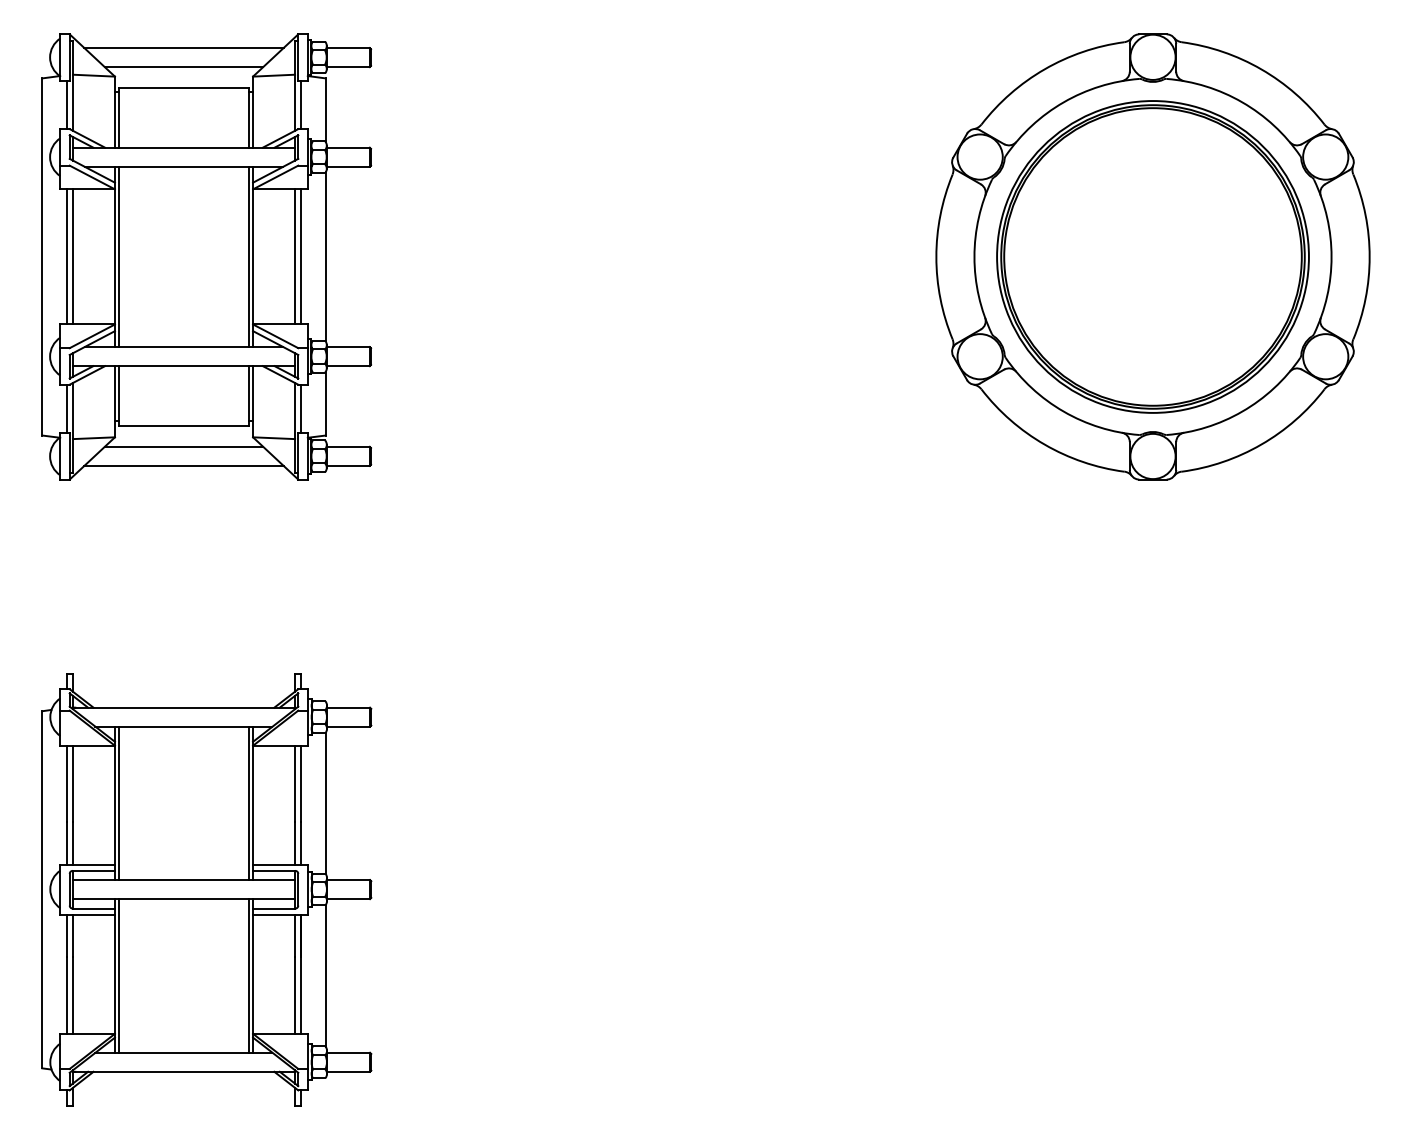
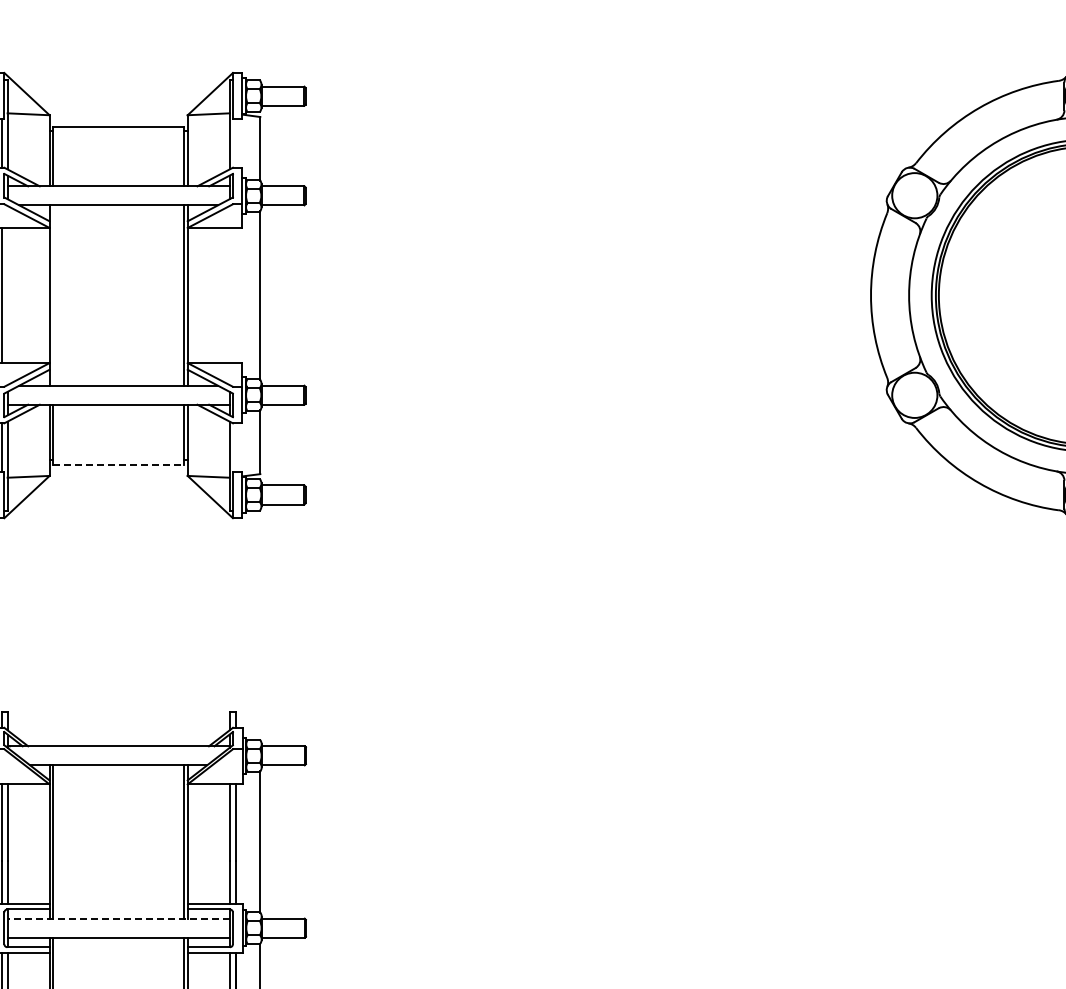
line: (183, 48) -> (118, 87), removed
line: (183, 67) -> (118, 106), removed
line: (301, 104) -> (236, 143), removed
line: (72, 256) -> (7, 295), removed
line: (118, 256) -> (53, 295), removed
line: (295, 256) -> (230, 295), removed
line: (301, 256) -> (236, 295), removed
line: (301, 408) -> (236, 447), removed
line: (184, 426) -> (119, 465), solid -> dashed
line: (183, 446) -> (118, 485), removed
line: (183, 465) -> (118, 504), removed
line: (183, 880) -> (118, 919), solid -> dashed

